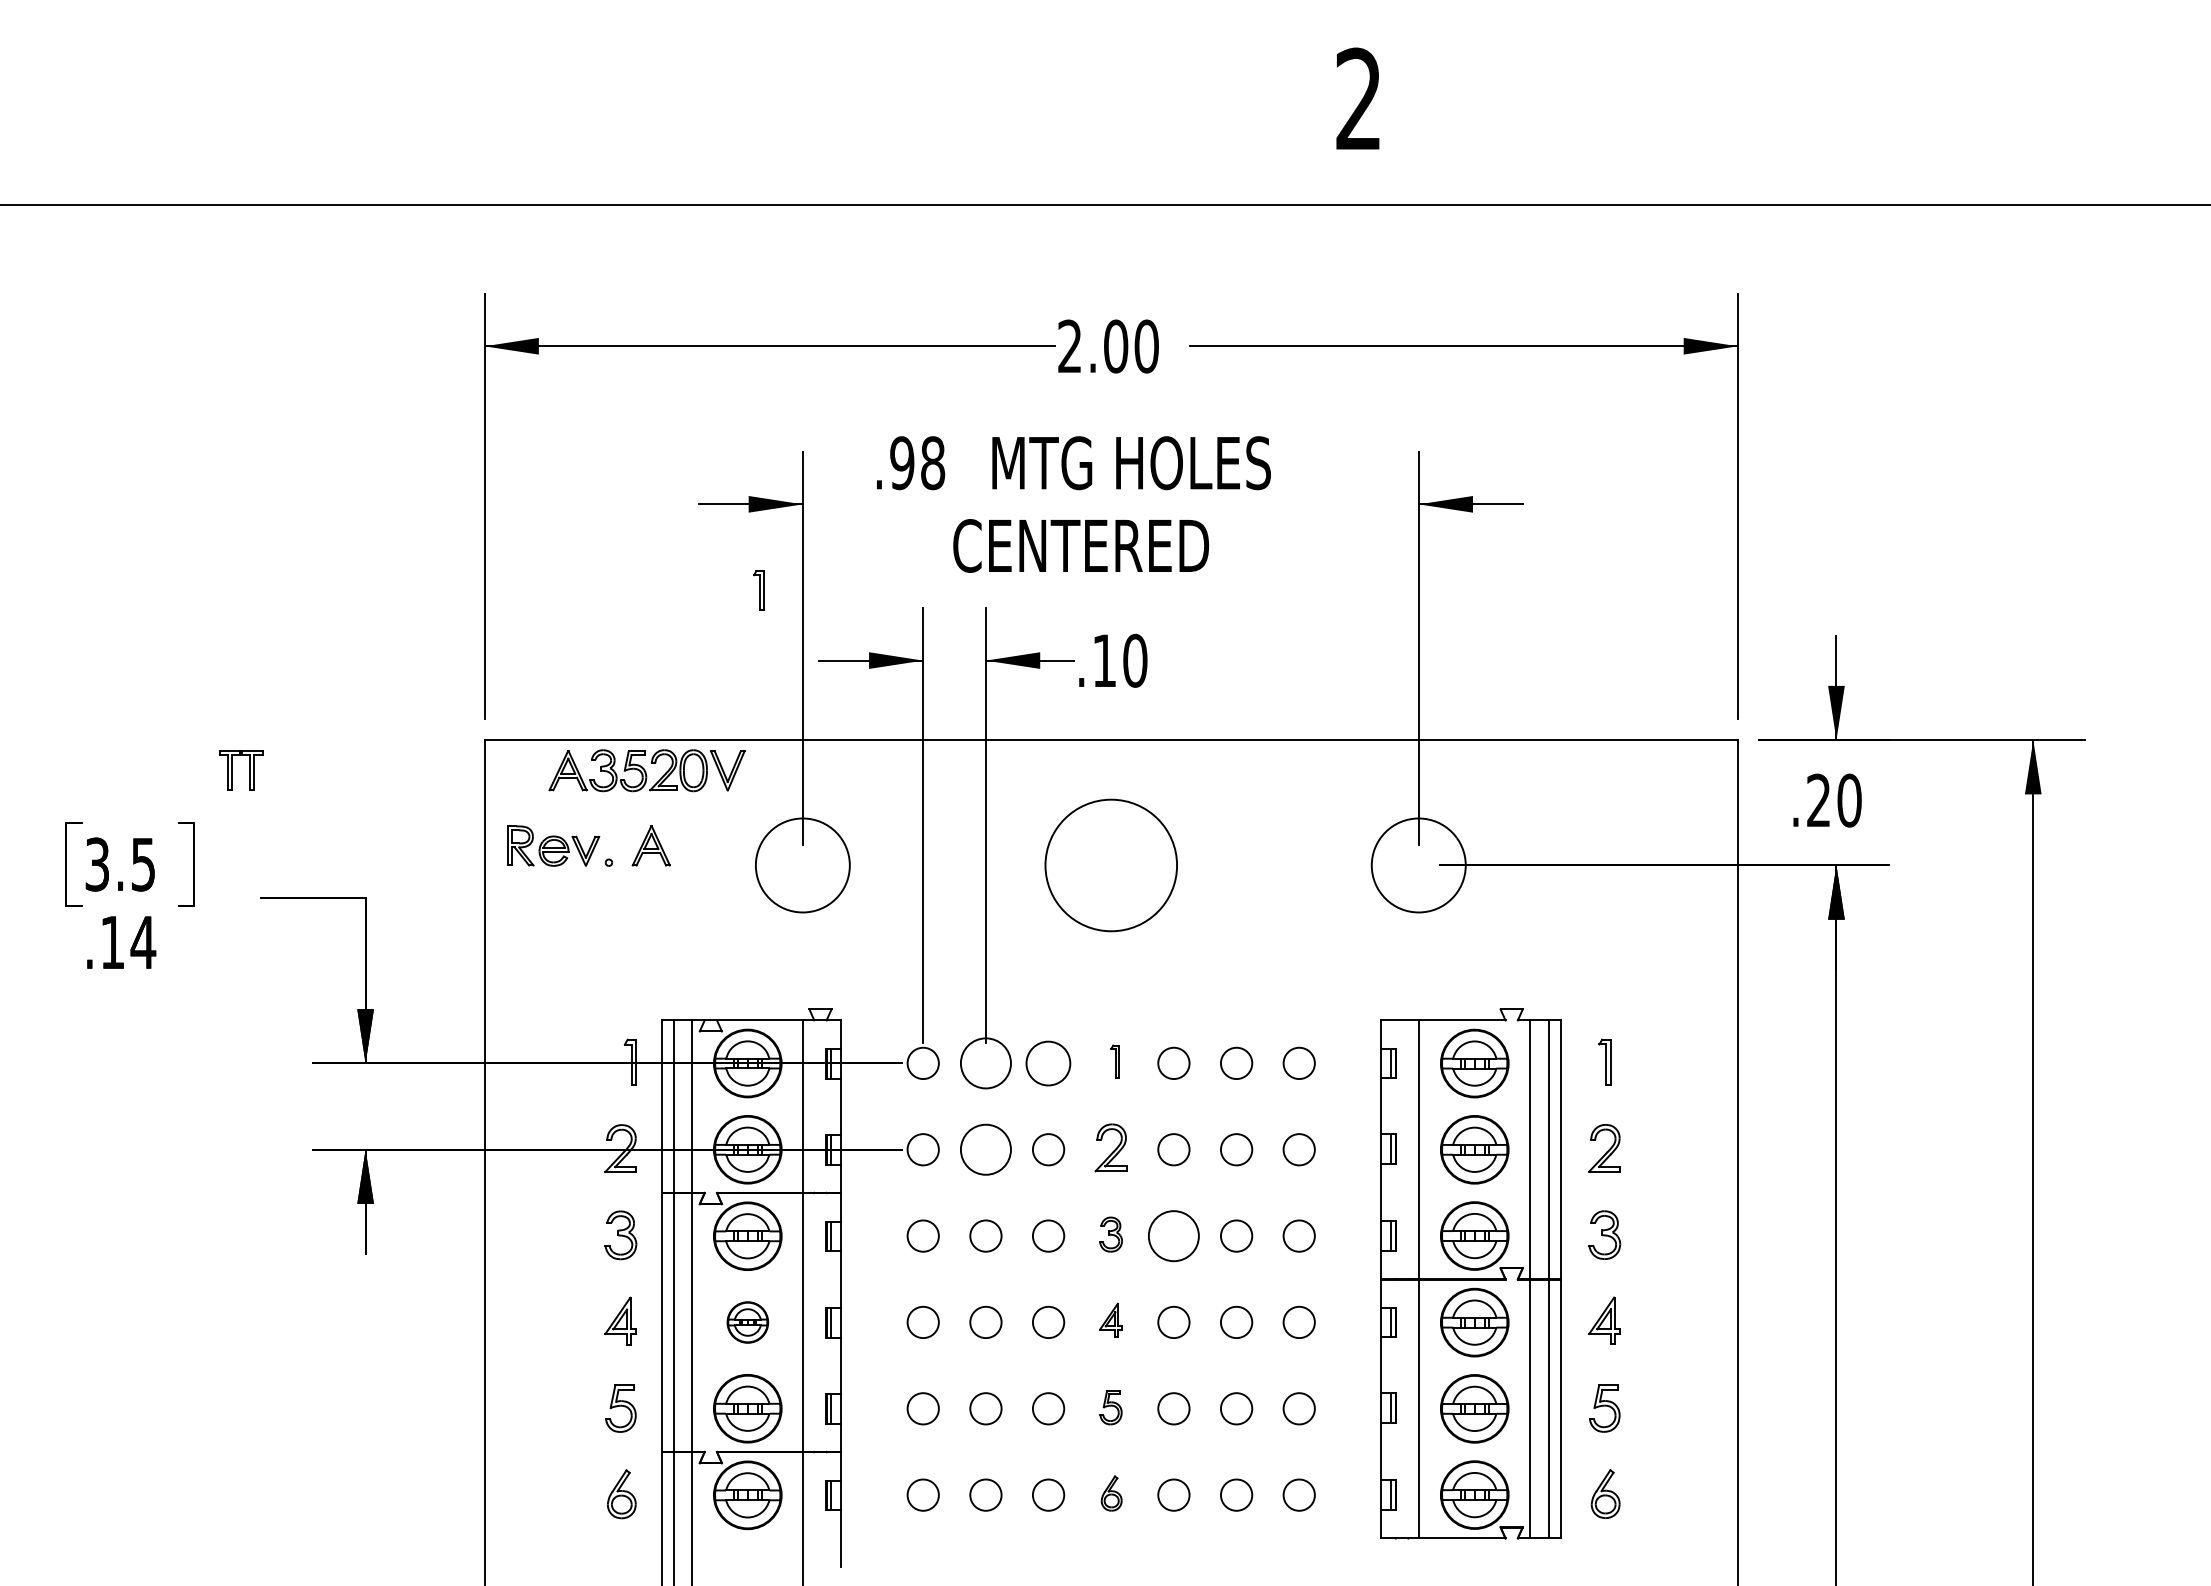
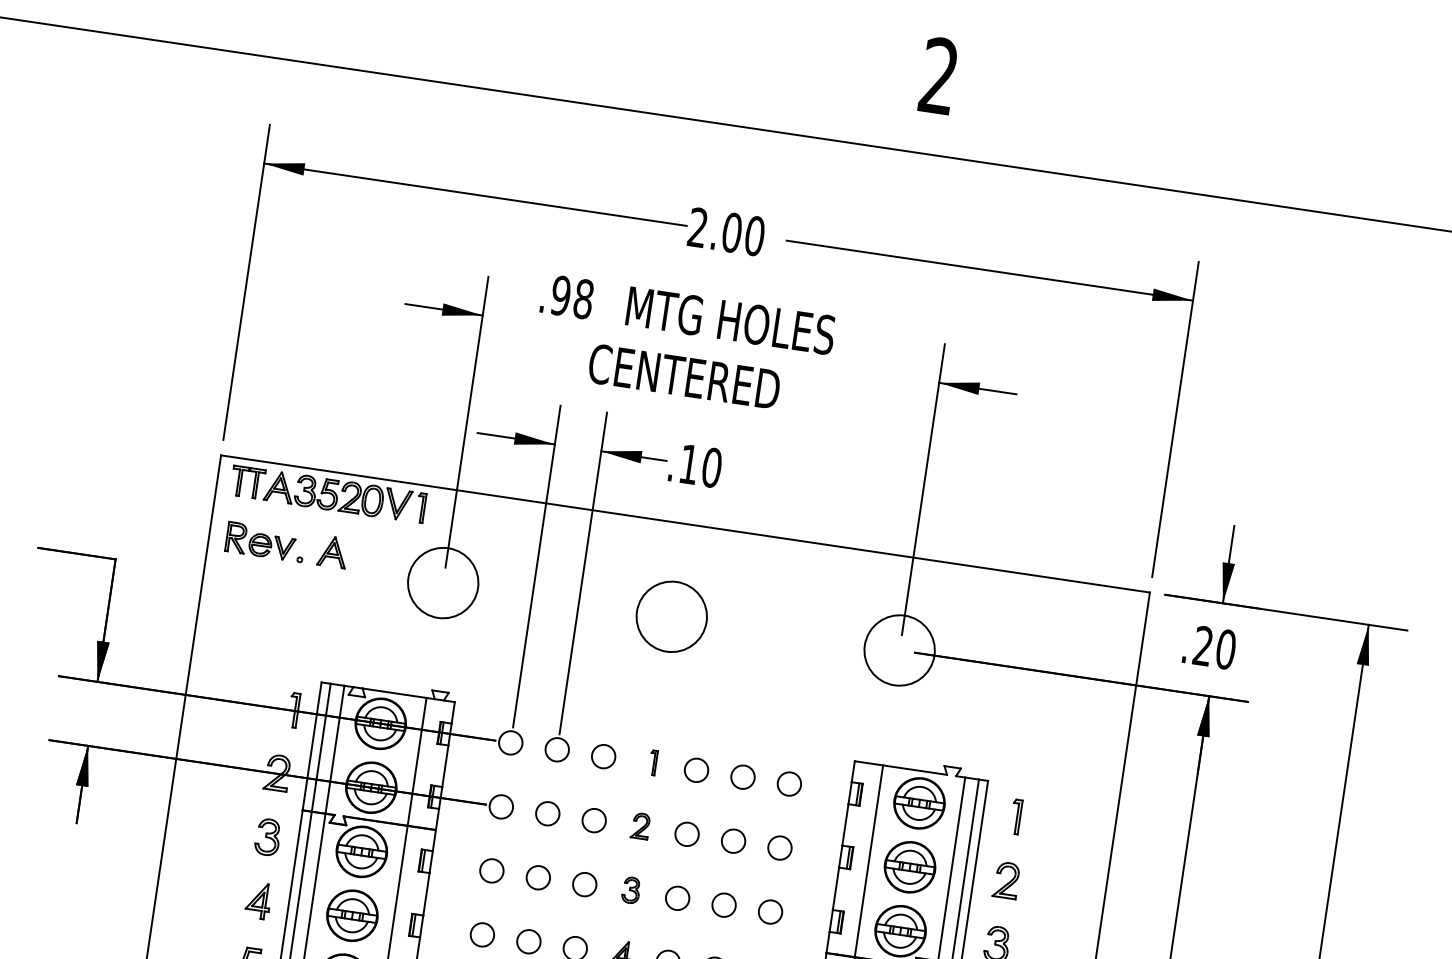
part: (758, 590) -> (420, 507), moved
part: (249, 770) -> (254, 483), moved
circle: (1111, 865) -> (671, 616), size x0.71
circle: (1048, 1062) -> (603, 755), size x0.71
circle: (985, 1063) -> (556, 749), size x0.62
part: (1110, 1147) -> (640, 825), size x0.71
circle: (985, 1149) -> (547, 813), size x0.62
circle: (1173, 1235) -> (677, 897), size x0.62
part: (747, 1322) -> (352, 915), size x1.67

